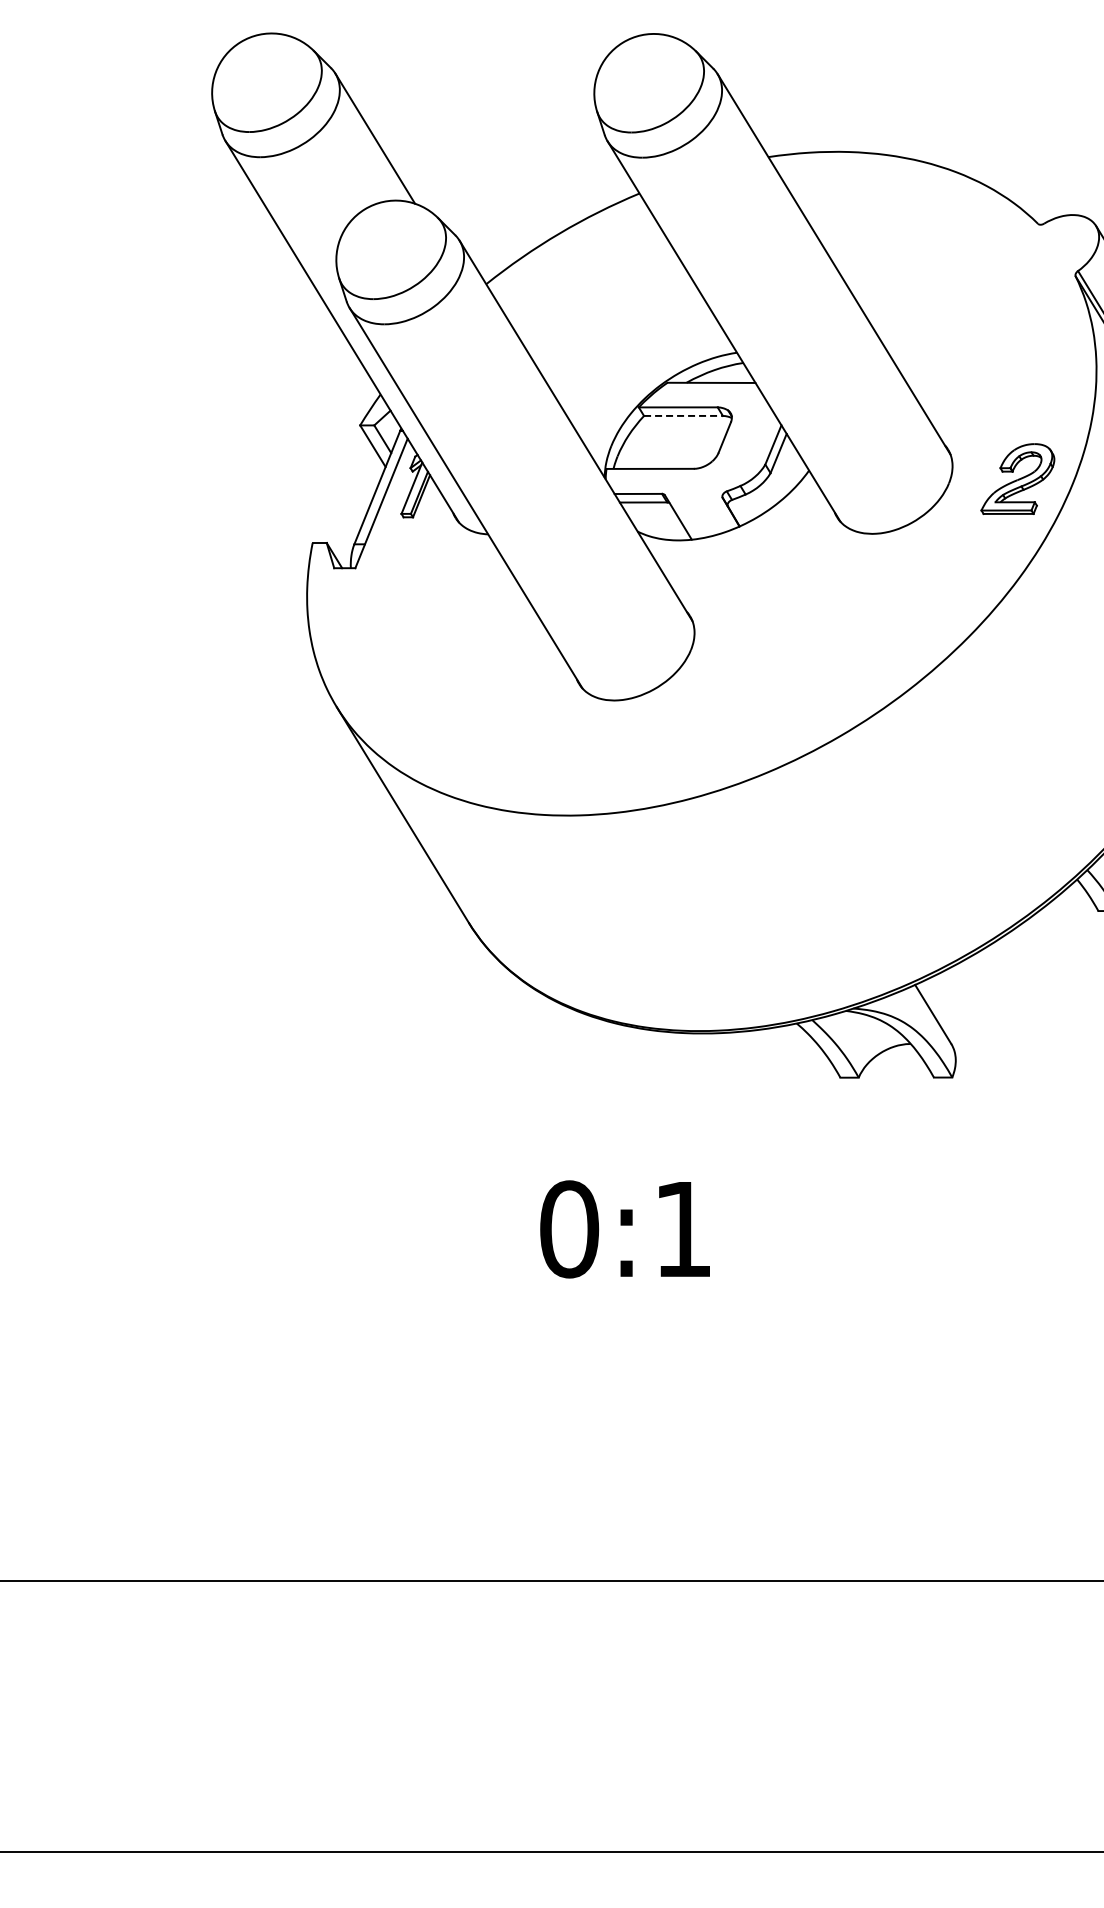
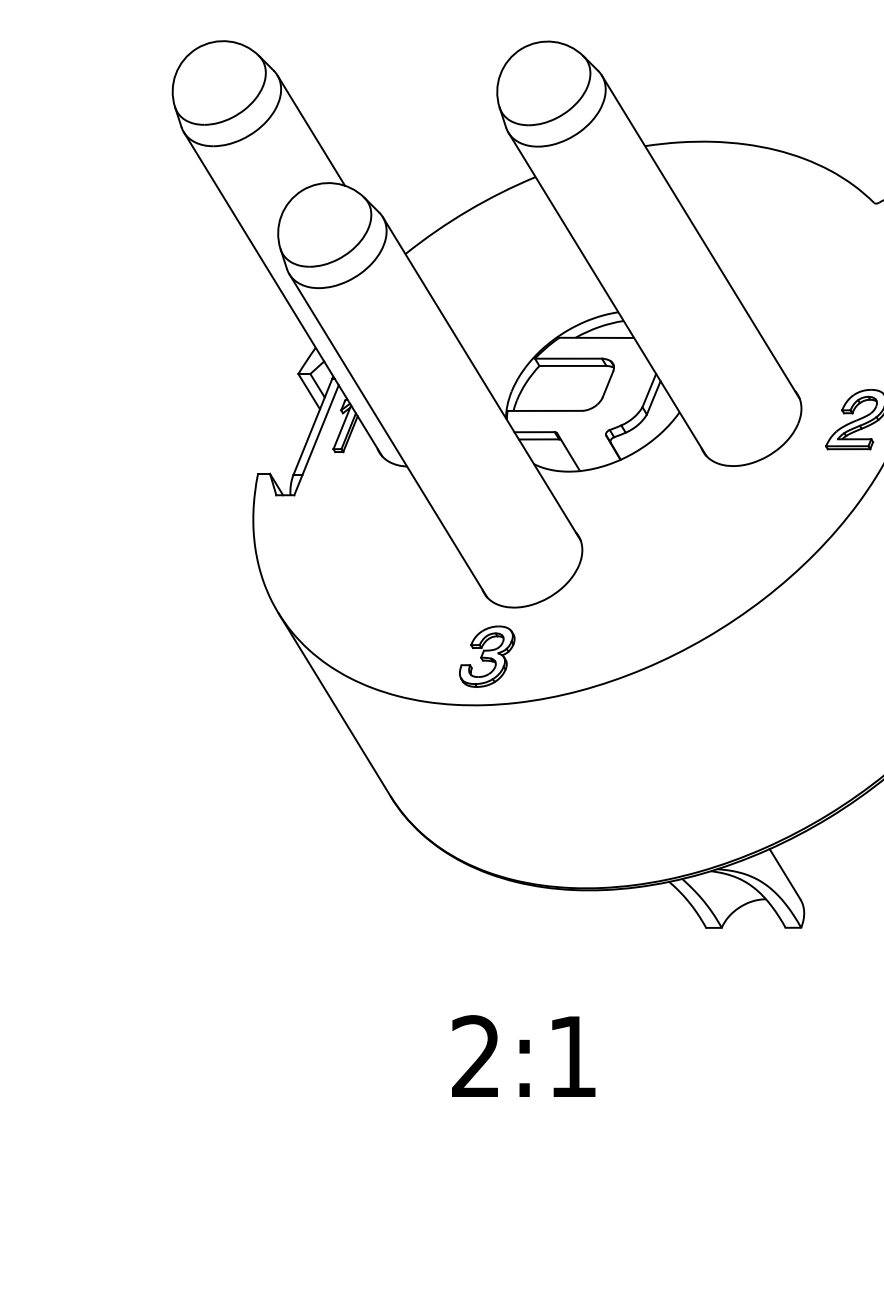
line: (684, 415) -> (573, 365), dashed -> solid
part: (582, 757) -> (487, 656), added
text: (569, 1229) -> (476, 1056), 0:1 -> 2:1

